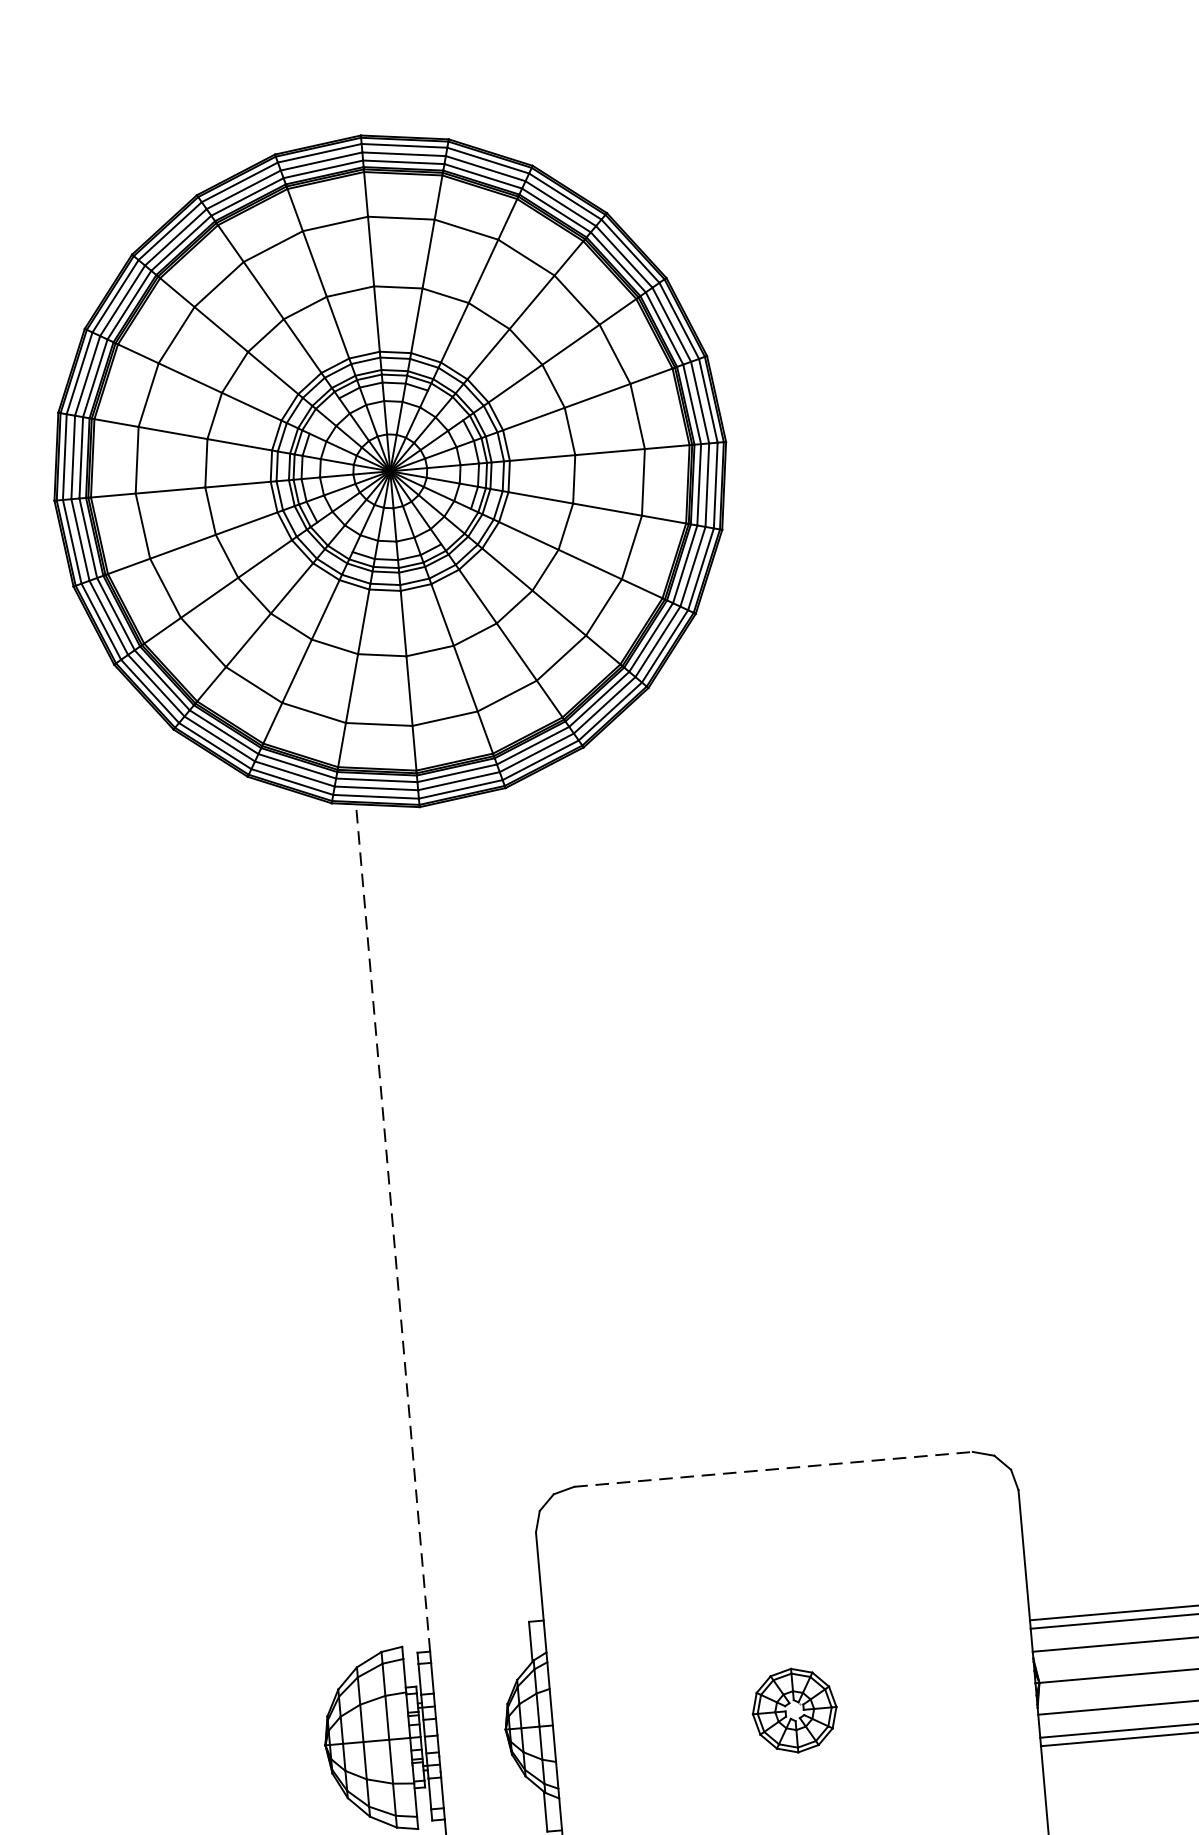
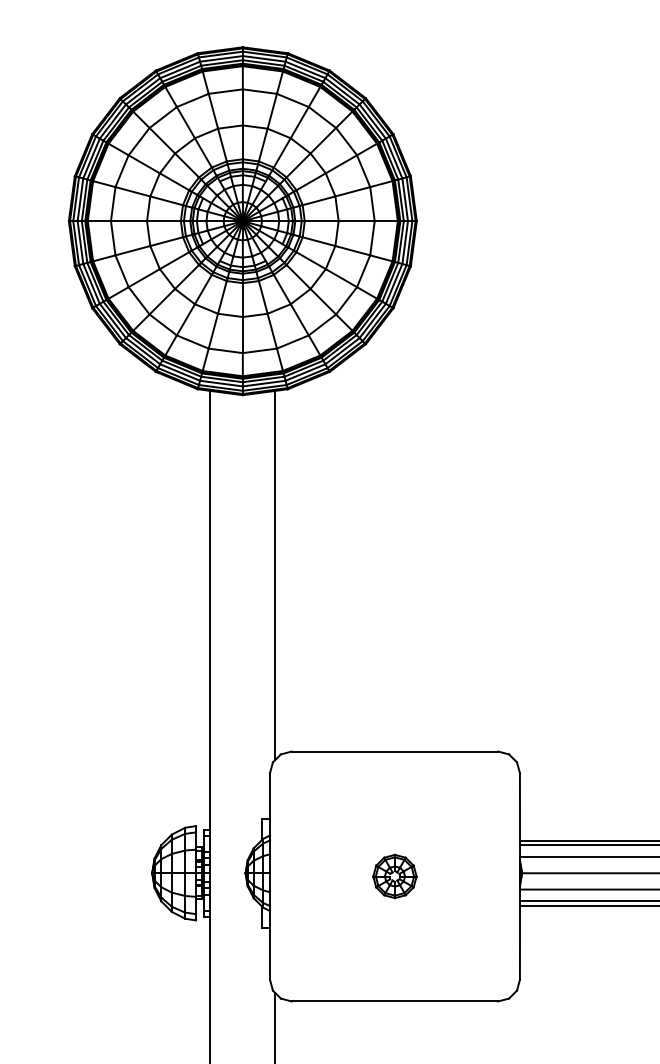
line: (513, 1147) -> (275, 574), added
line: (393, 1226) -> (210, 609), dashed -> solid
line: (774, 1469) -> (395, 751), dashed -> solid

